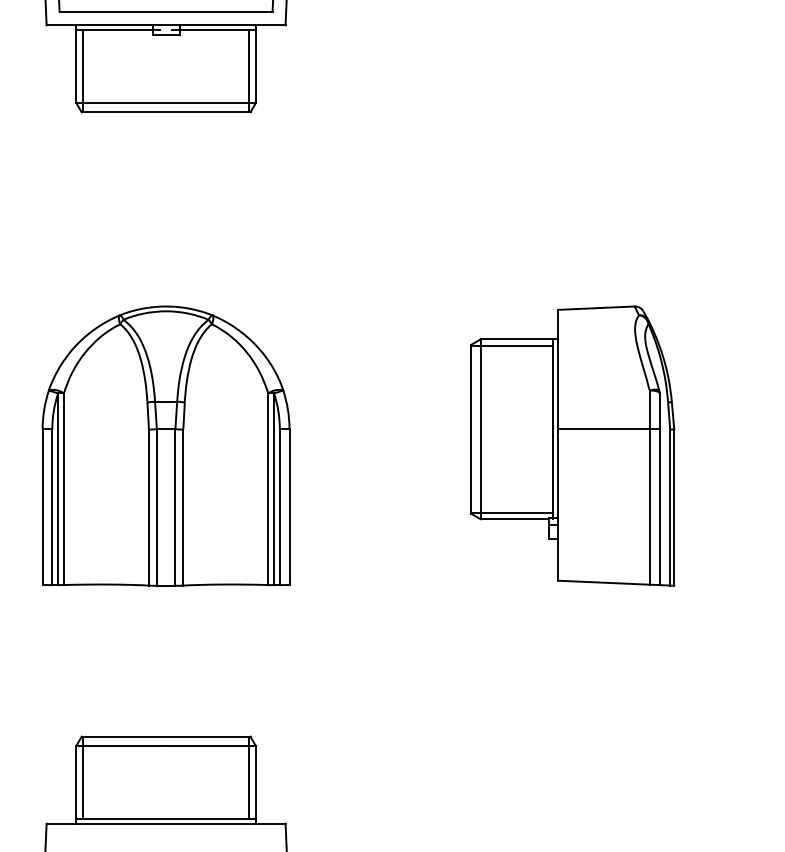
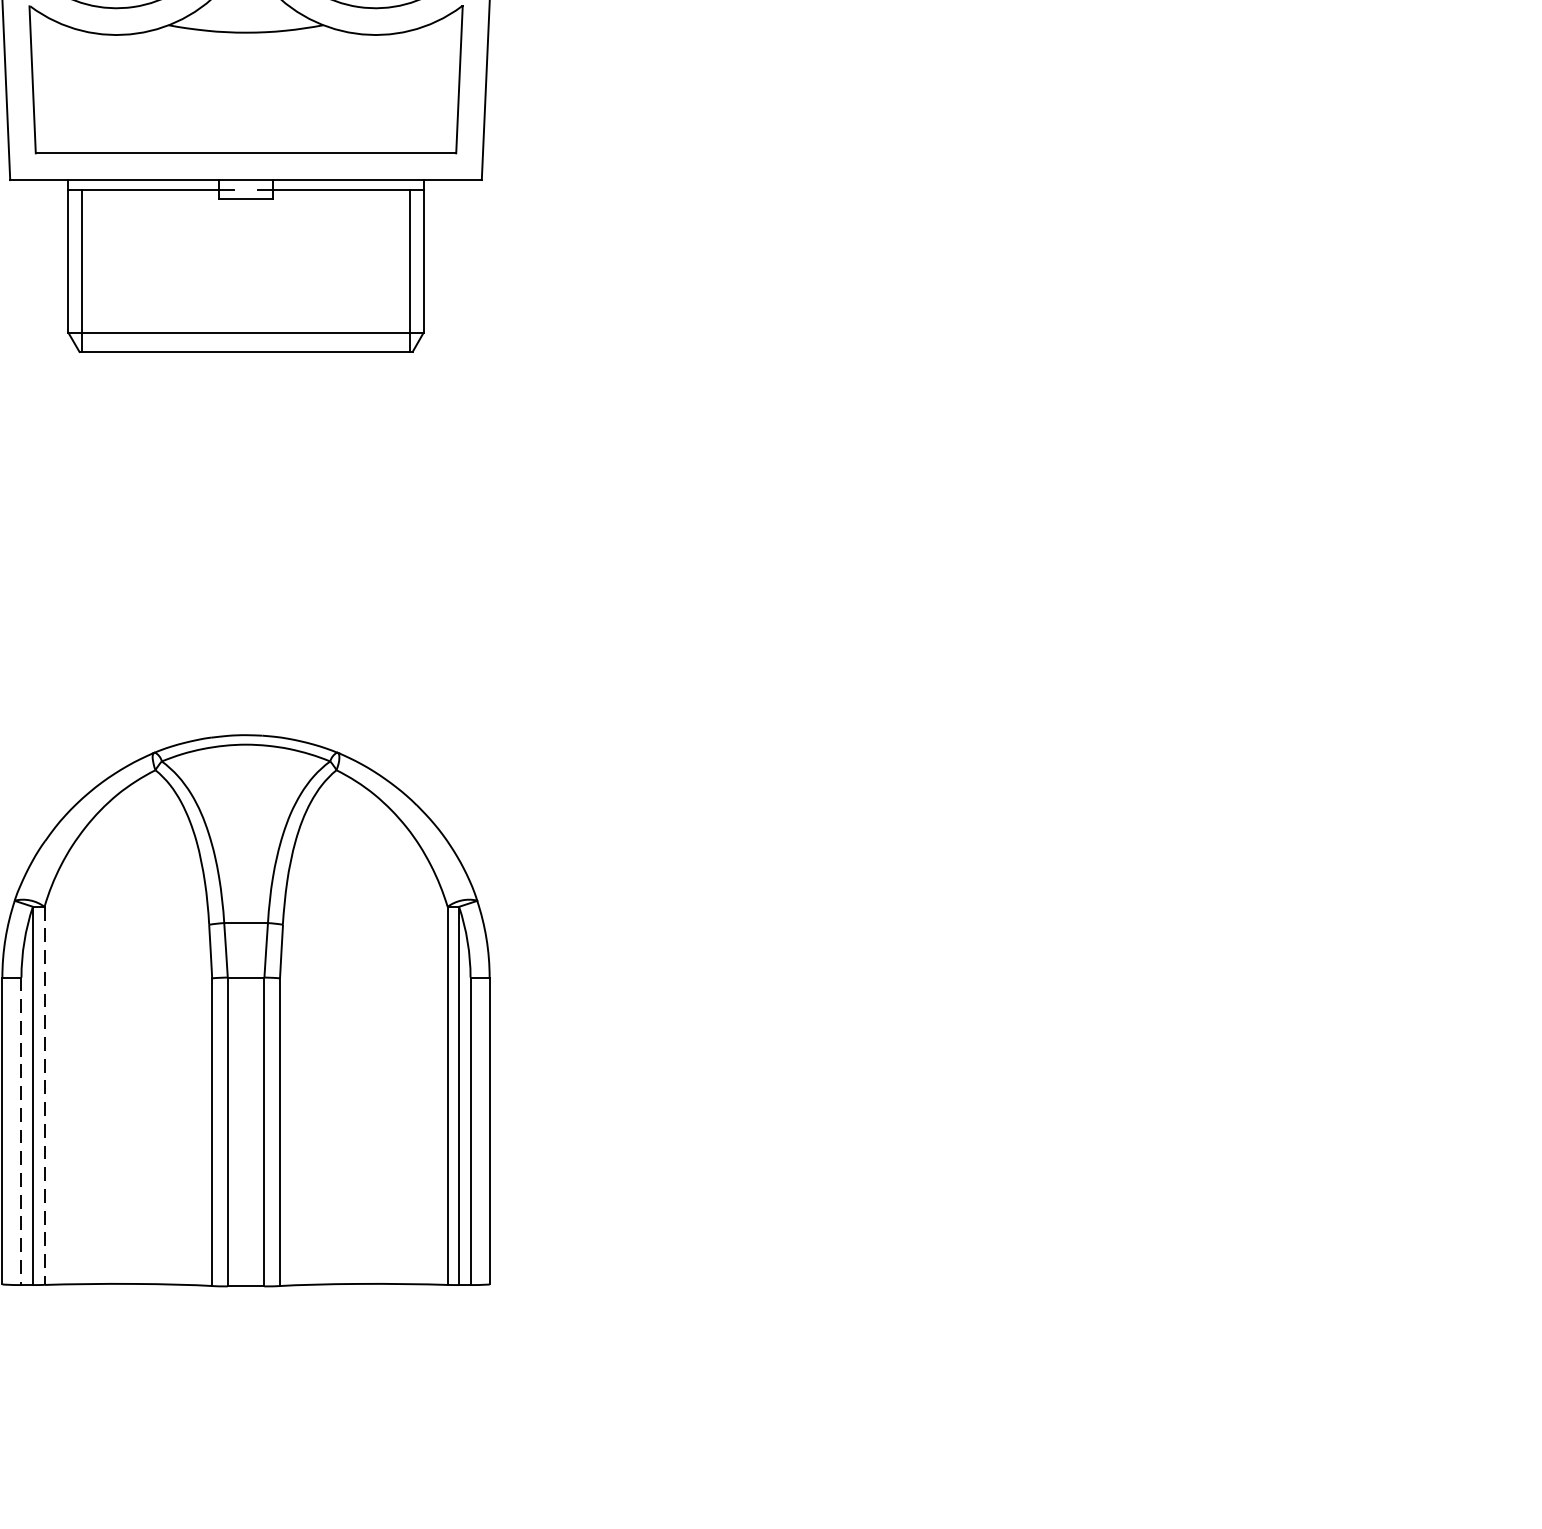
part: (572, 445) -> (1048, 1009), removed
line: (64, 489) -> (45, 1096), solid -> dashed
line: (52, 507) -> (21, 1131), solid -> dashed

